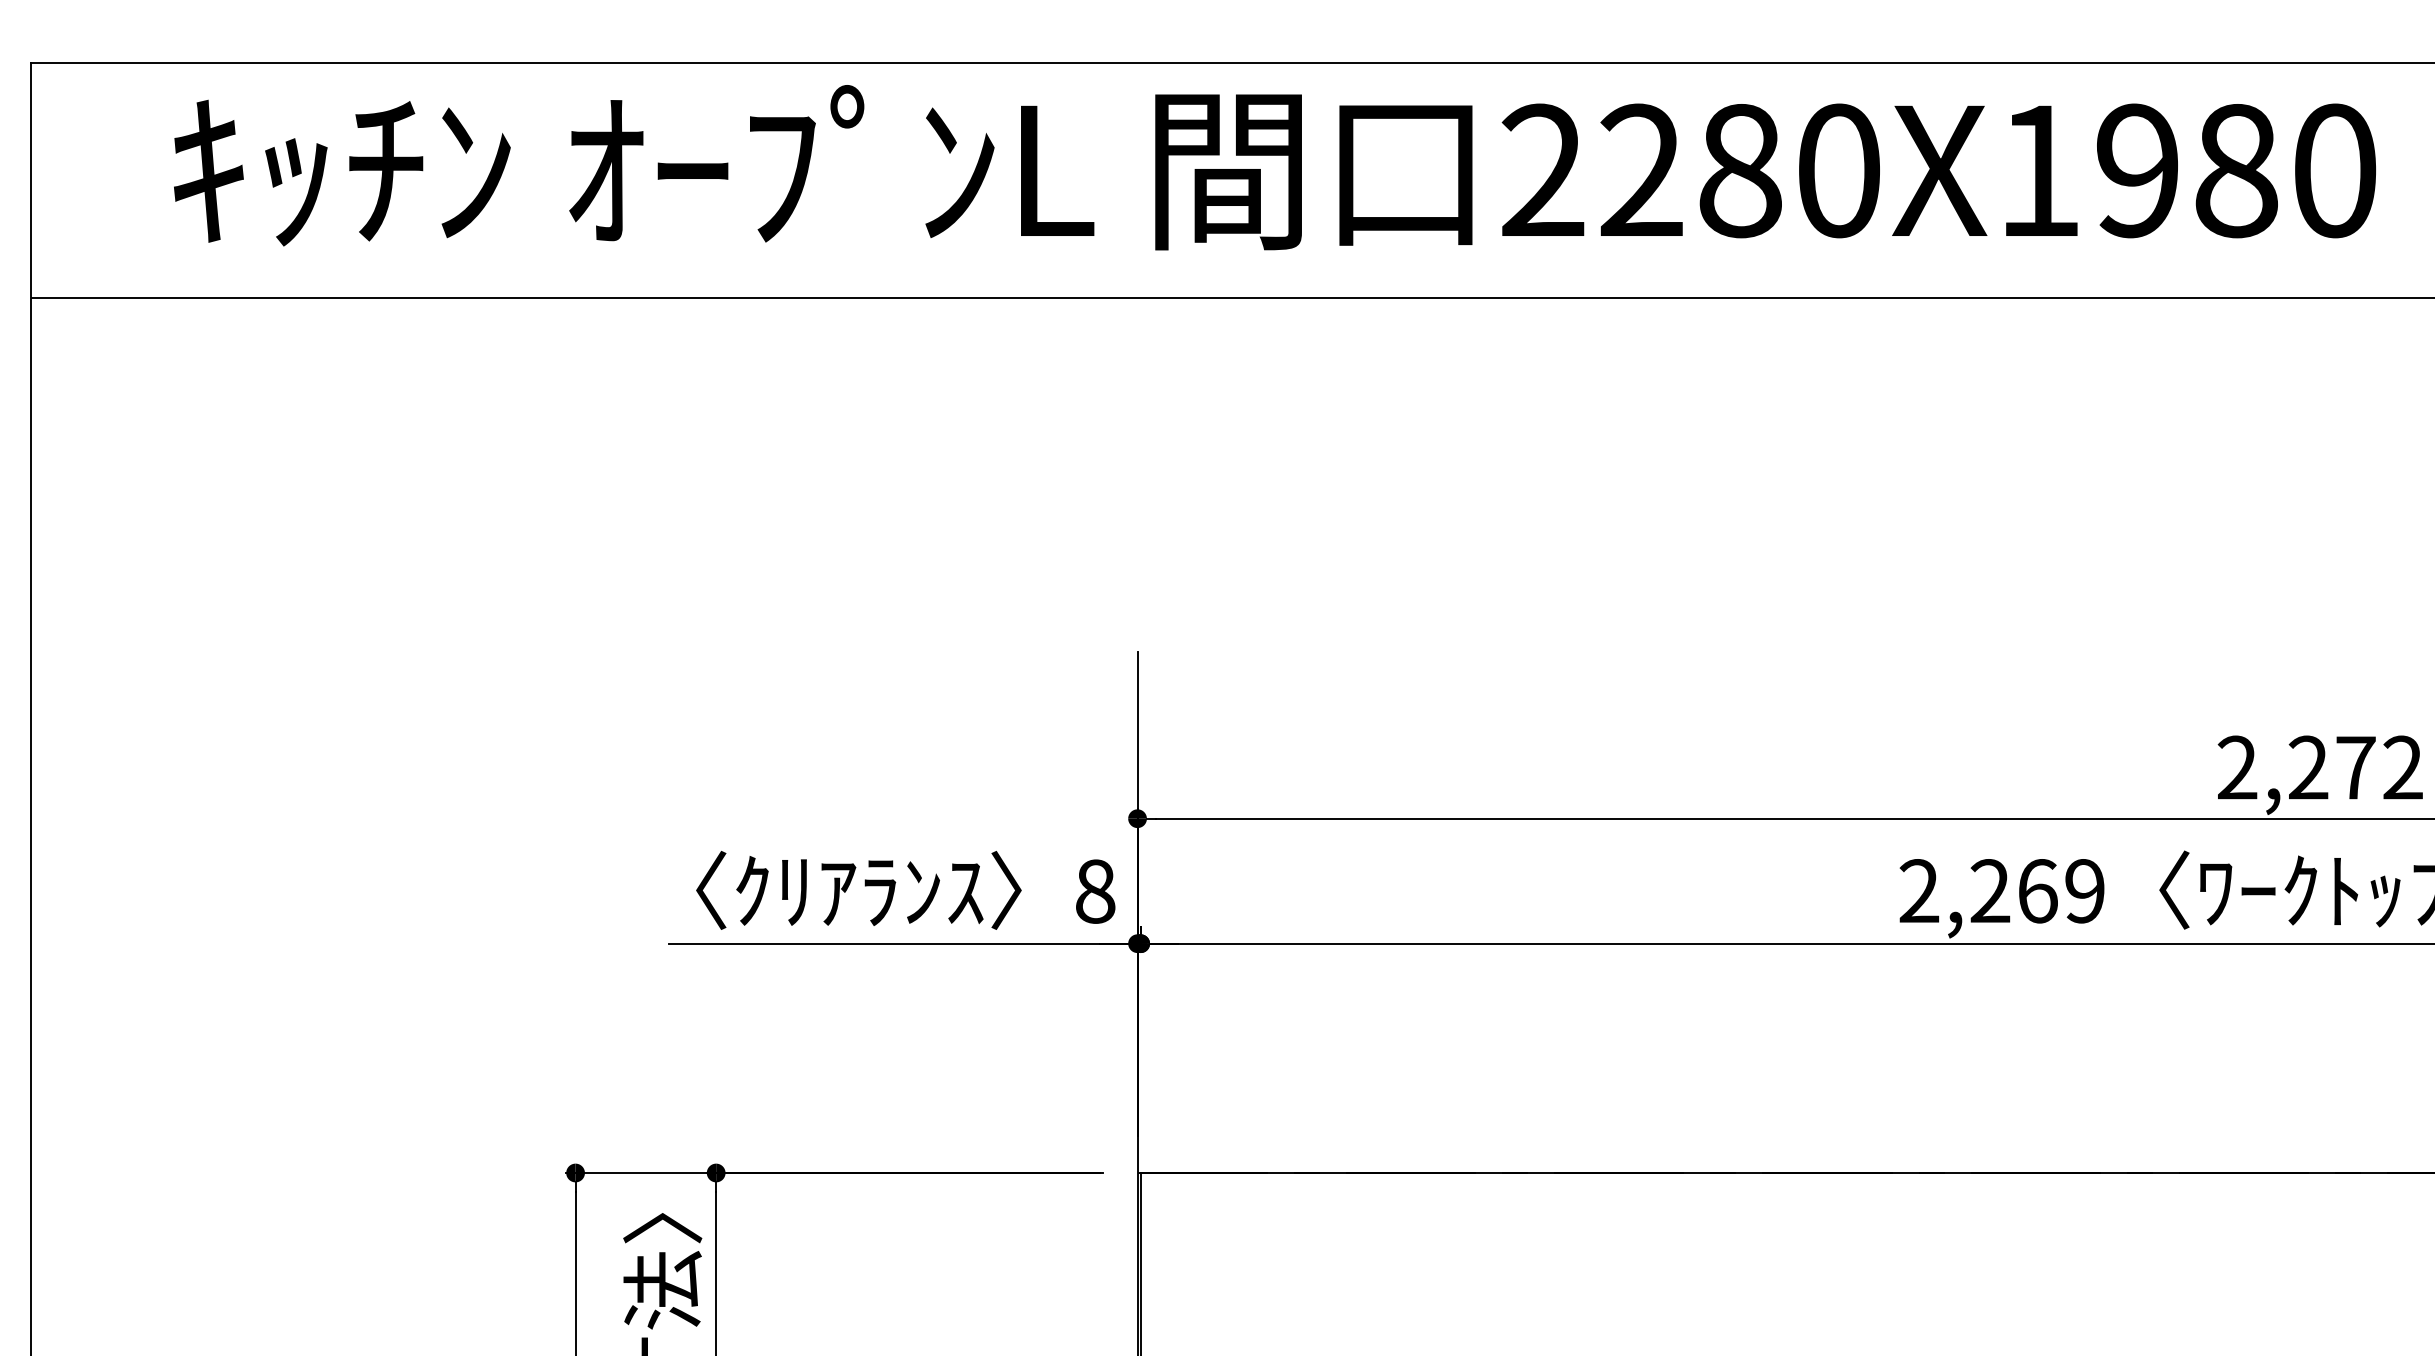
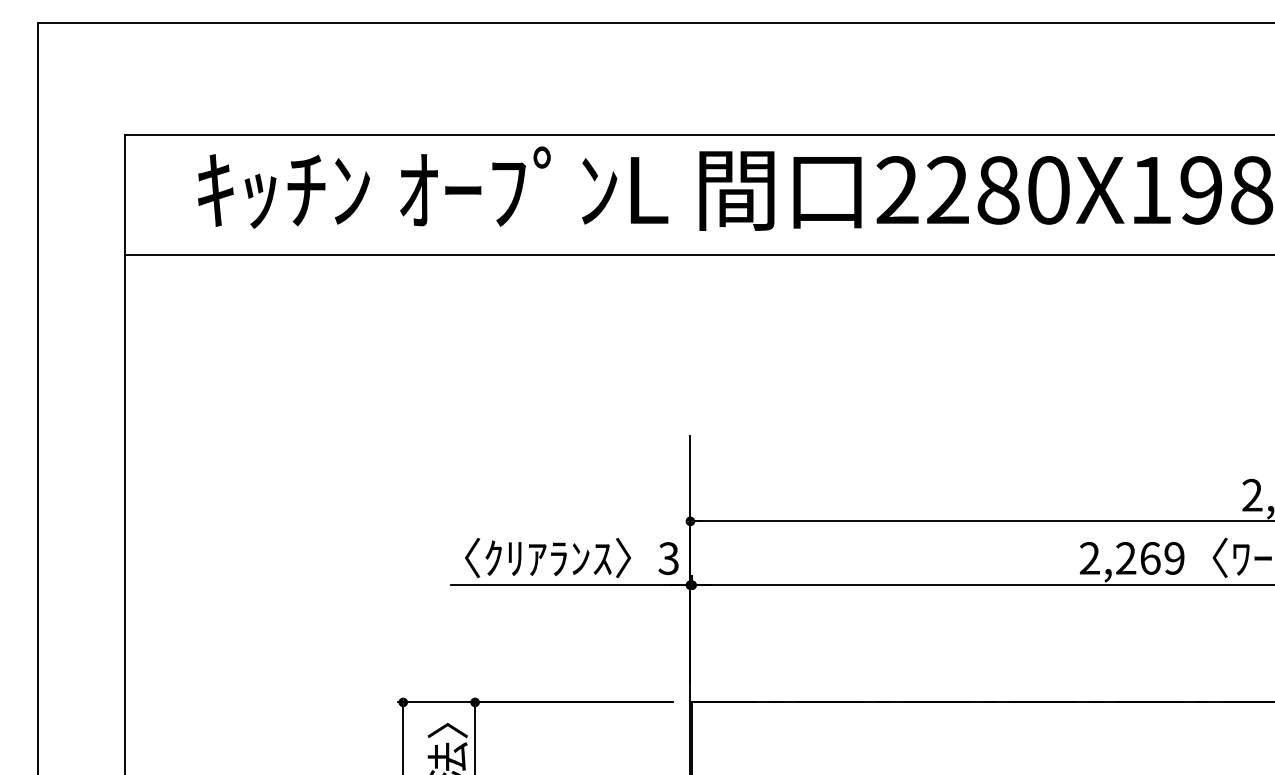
text: (1094, 891) -> (668, 558), 8 -> 3

